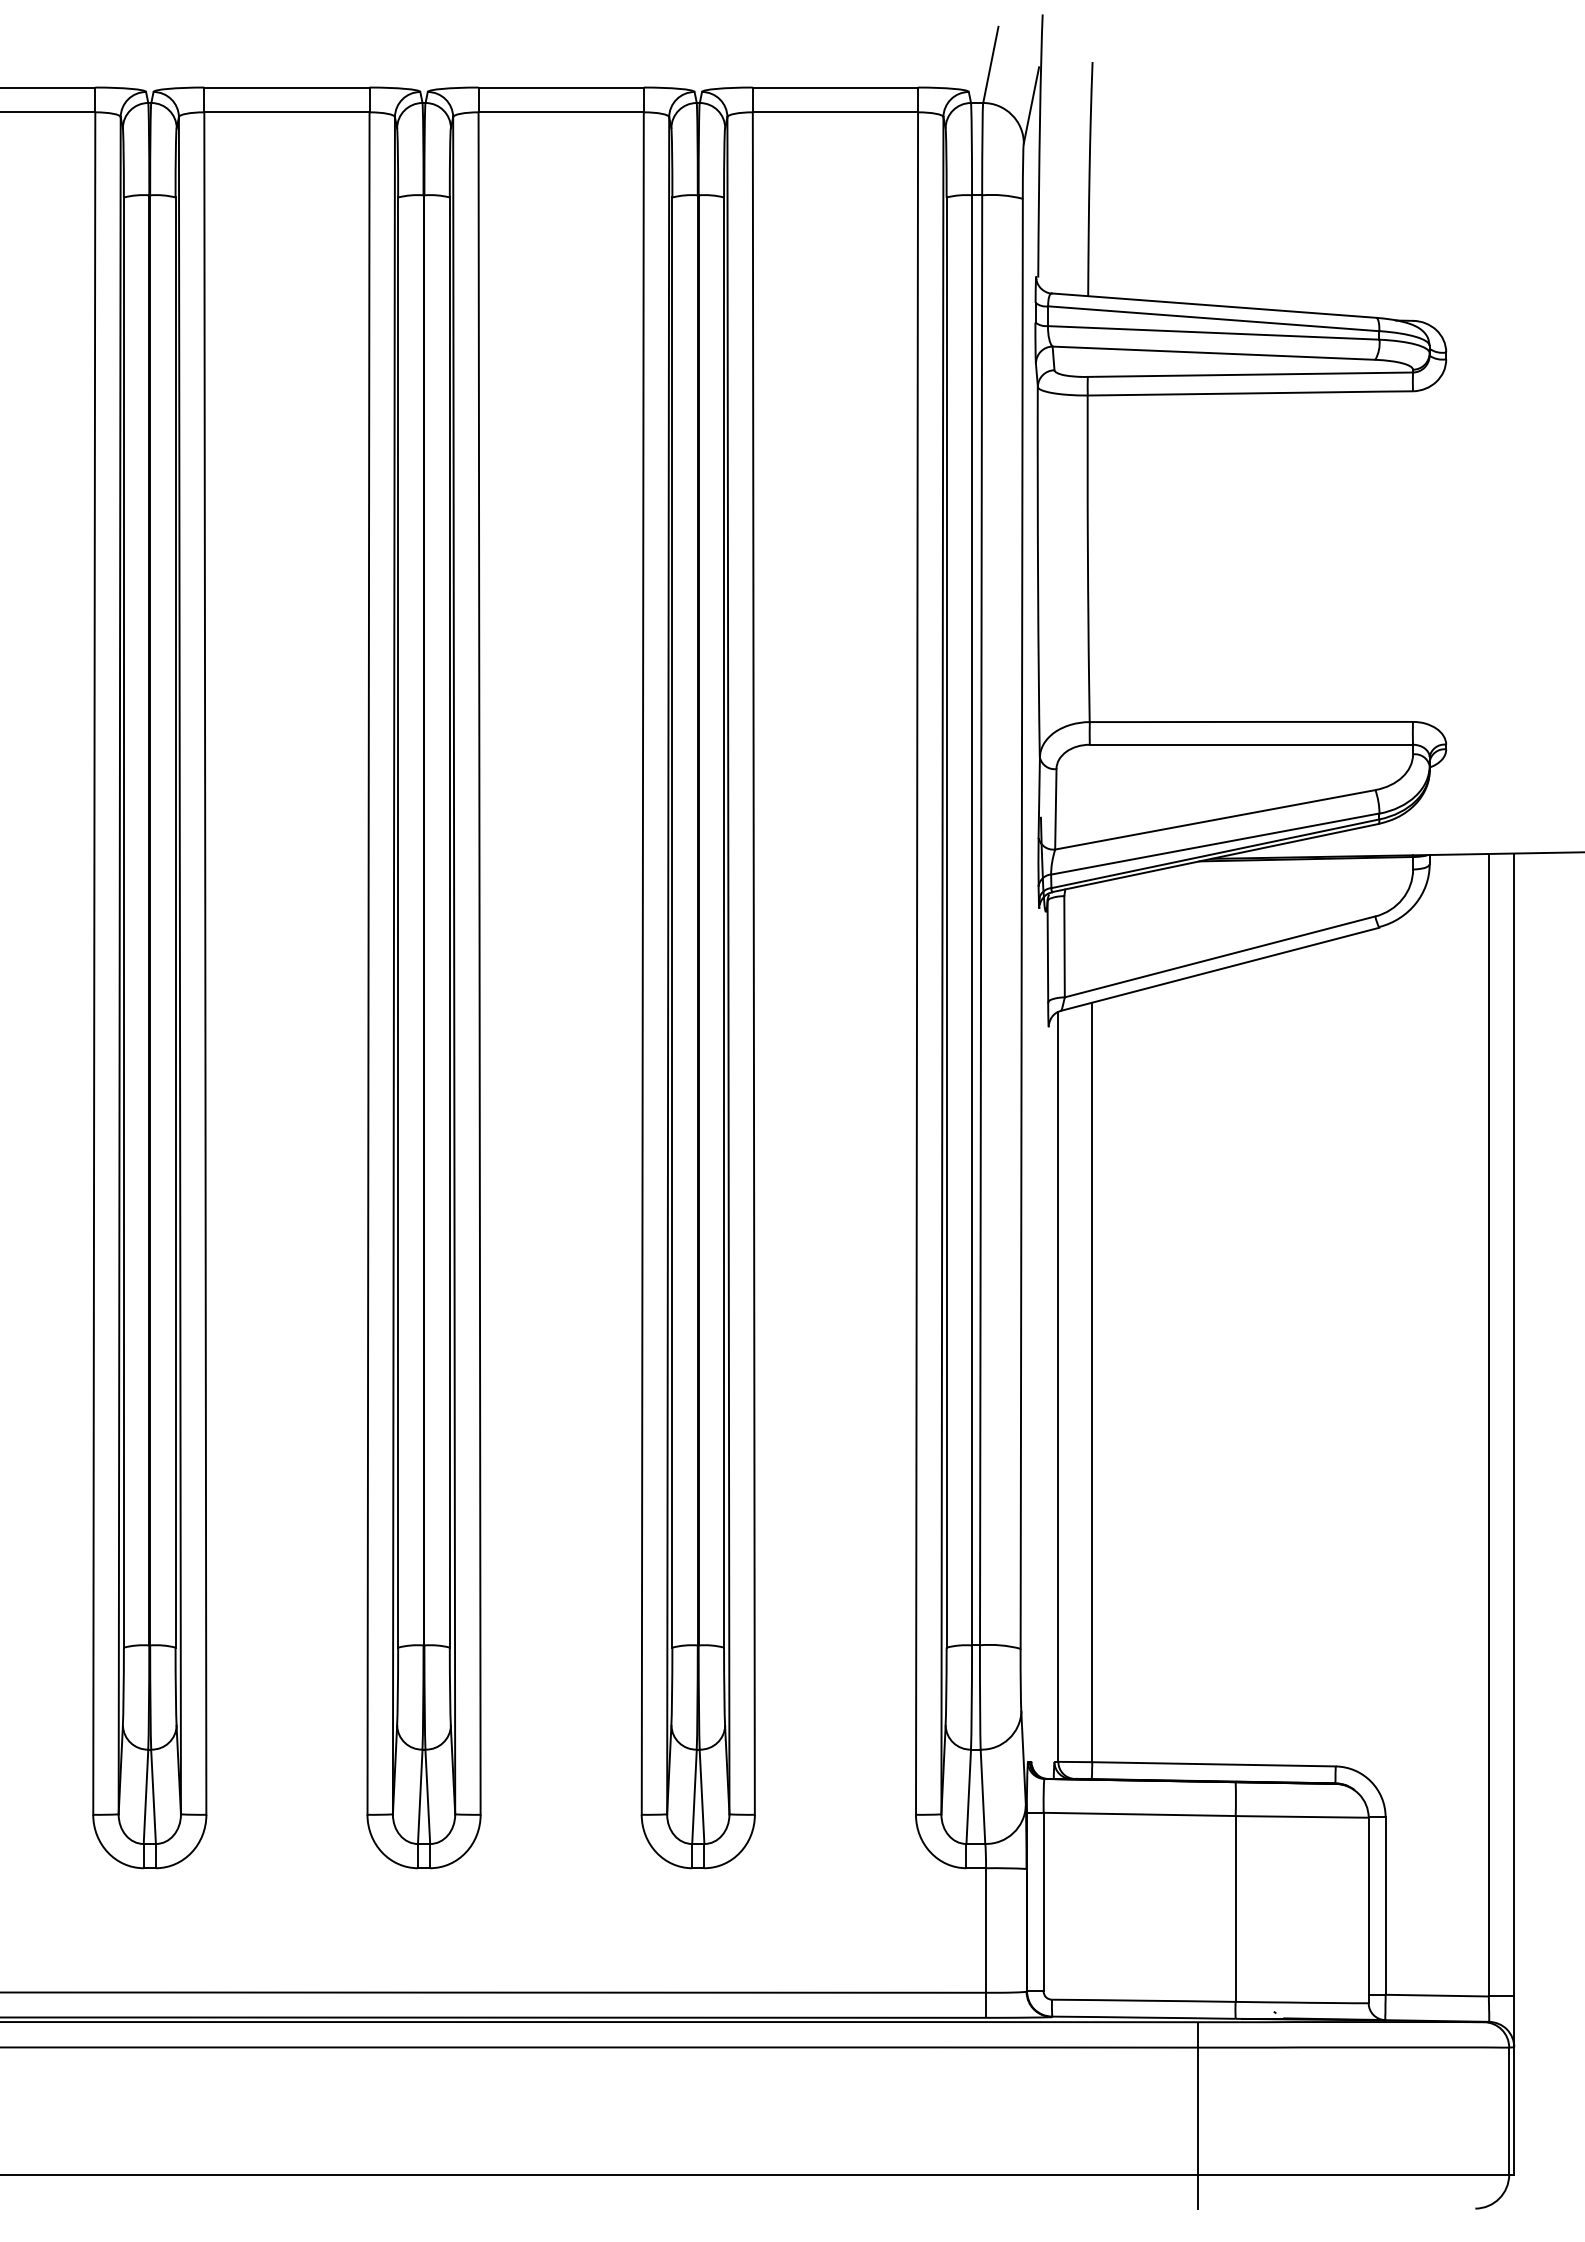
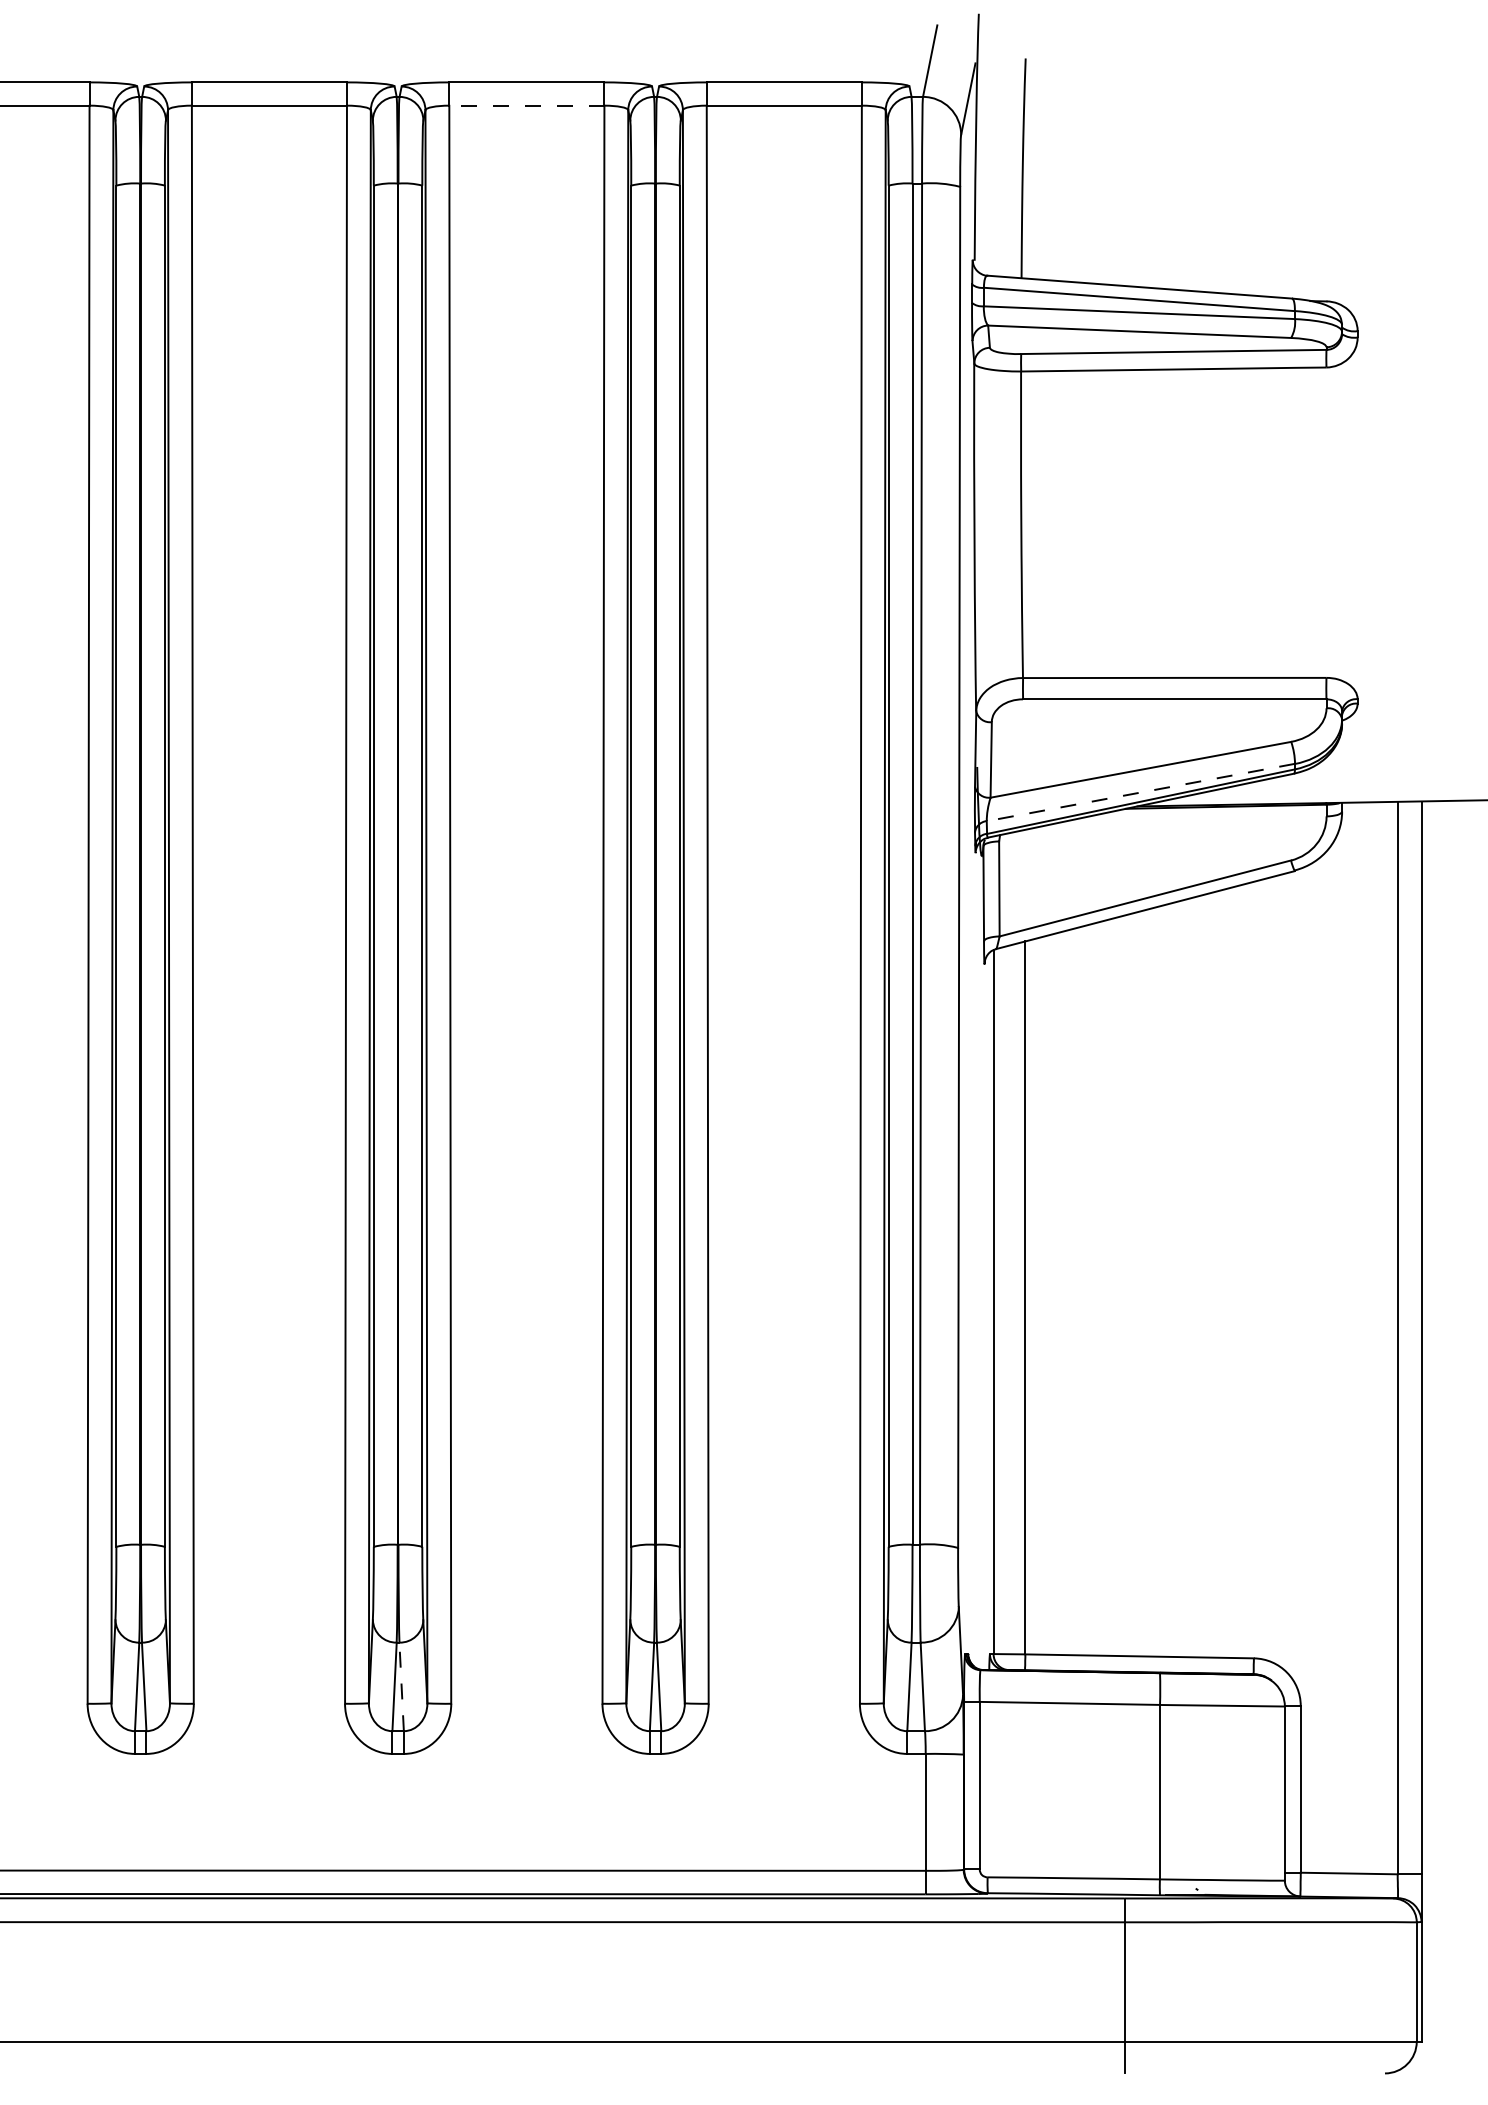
line: (561, 112) -> (527, 105), solid -> dashed
line: (1215, 844) -> (1141, 792), solid -> dashed
line: (427, 1796) -> (401, 1686), solid -> dashed

